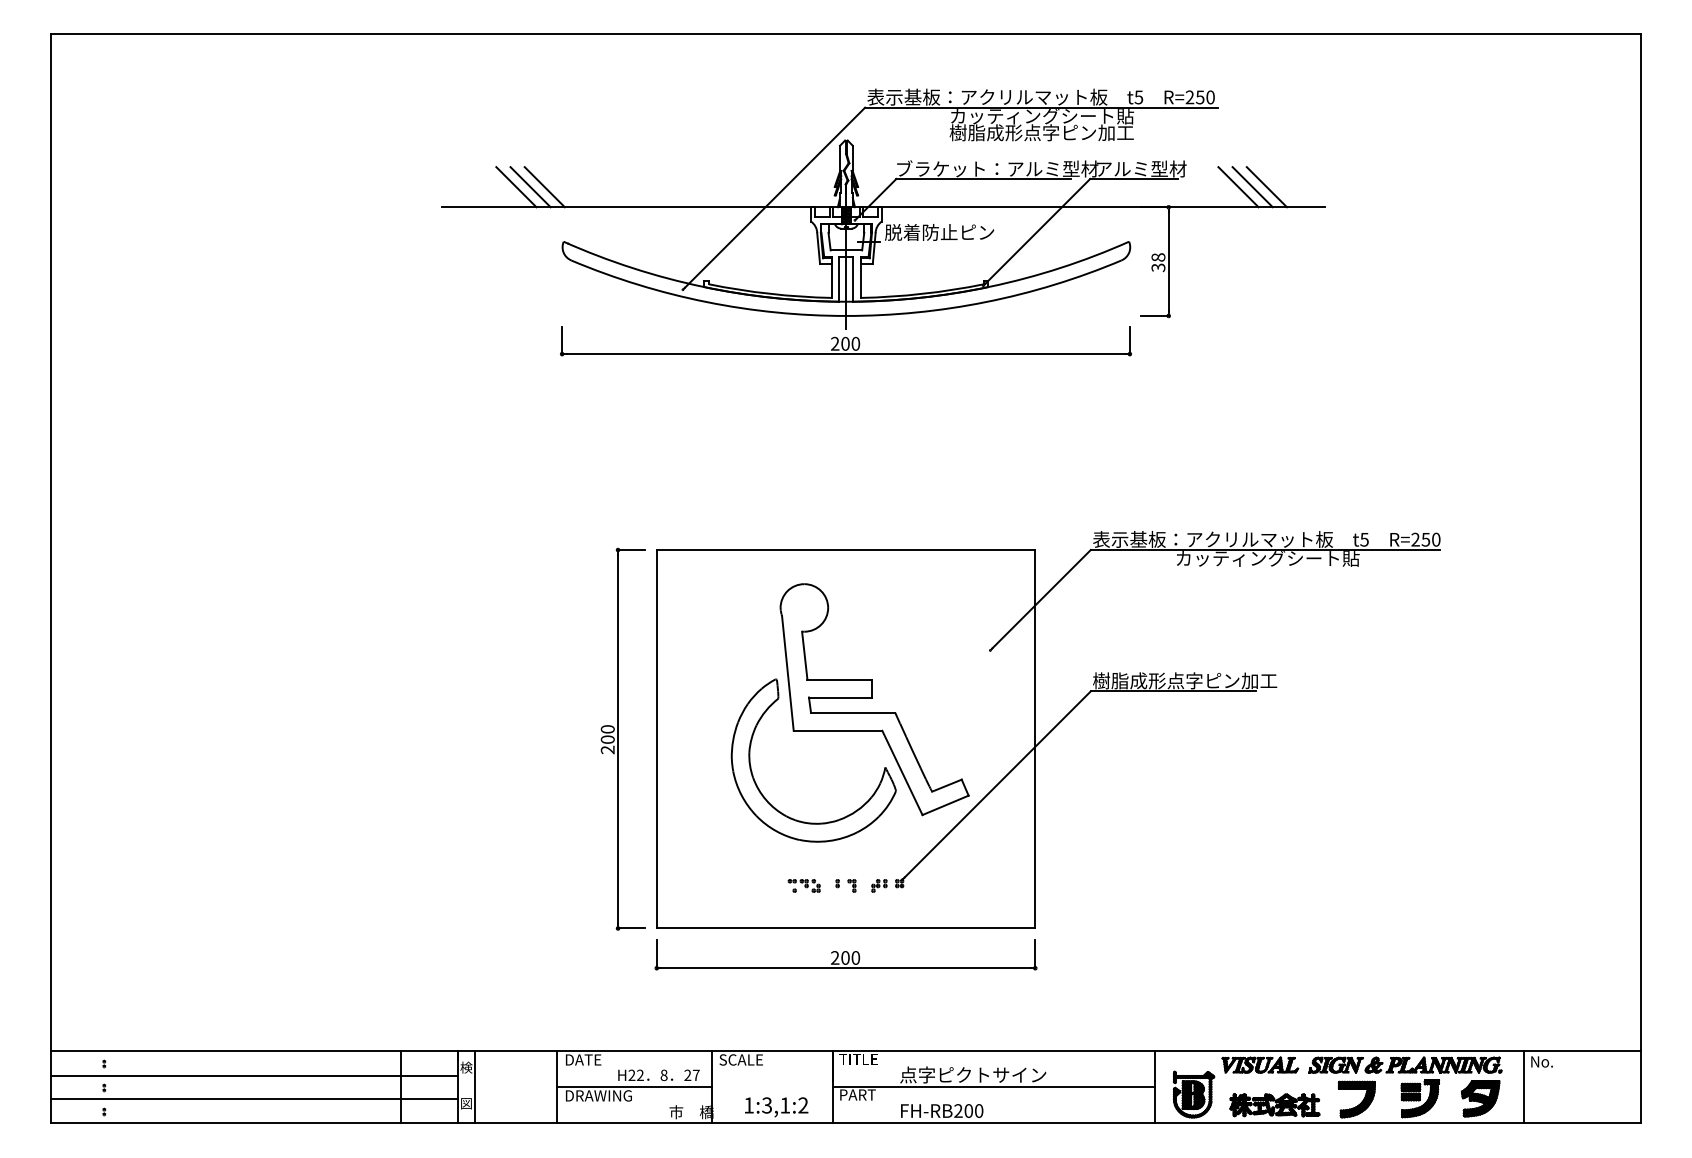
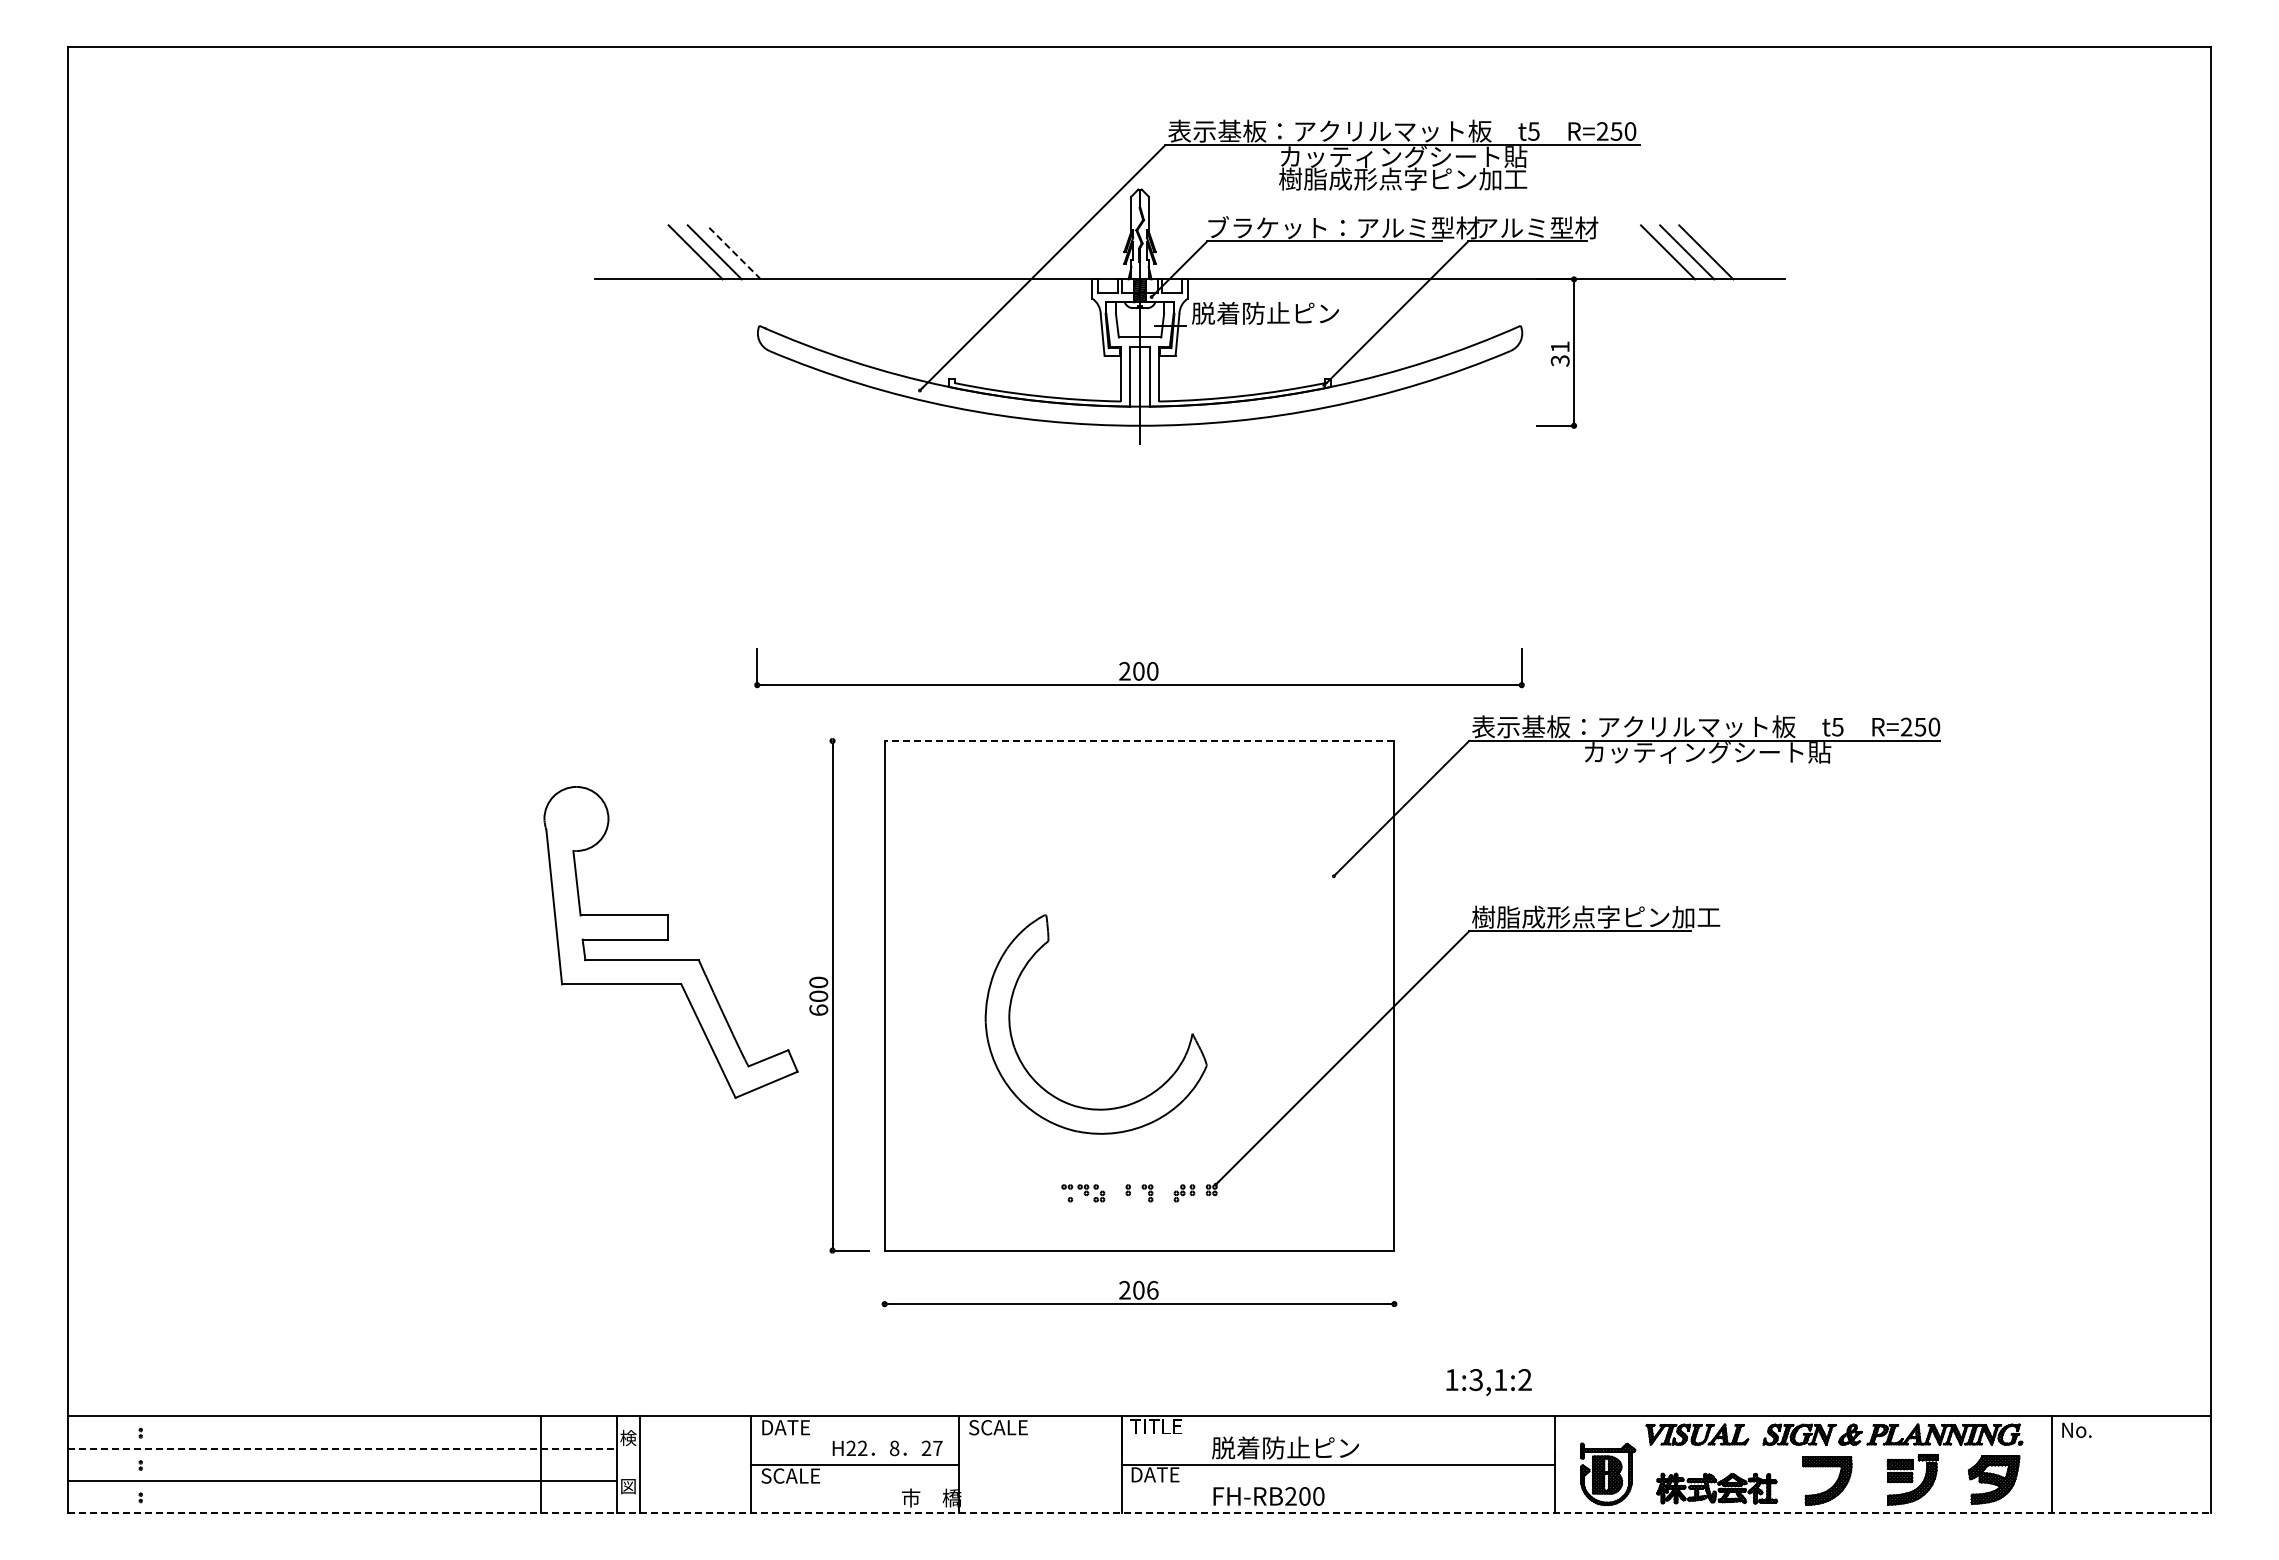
line: (544, 187) -> (733, 252), solid -> dashed
text: (1157, 257) -> (1559, 346), 38 -> 31
part: (846, 341) -> (1139, 668), moved
line: (631, 549) -> (850, 740), removed
line: (846, 549) -> (1139, 740), solid -> dashed
part: (874, 699) -> (670, 942), moved
text: (607, 750) -> (818, 1010), 200 -> 600
line: (656, 953) -> (884, 1284), removed
line: (1035, 953) -> (1394, 1284), removed
text: (855, 957) -> (1152, 1289), 200 -> 206
text: (972, 1074) -> (1310, 1447), 点字ピクトサイン -> 脱着防止ピン
line: (254, 1075) -> (343, 1448), solid -> dashed
text: (858, 1094) -> (1156, 1474), PART -> DATE
text: (598, 1095) -> (806, 1475), DRAWING -> SCALE
text: (776, 1107) -> (1488, 1382), moved
line: (846, 1123) -> (1139, 1513), solid -> dashed

